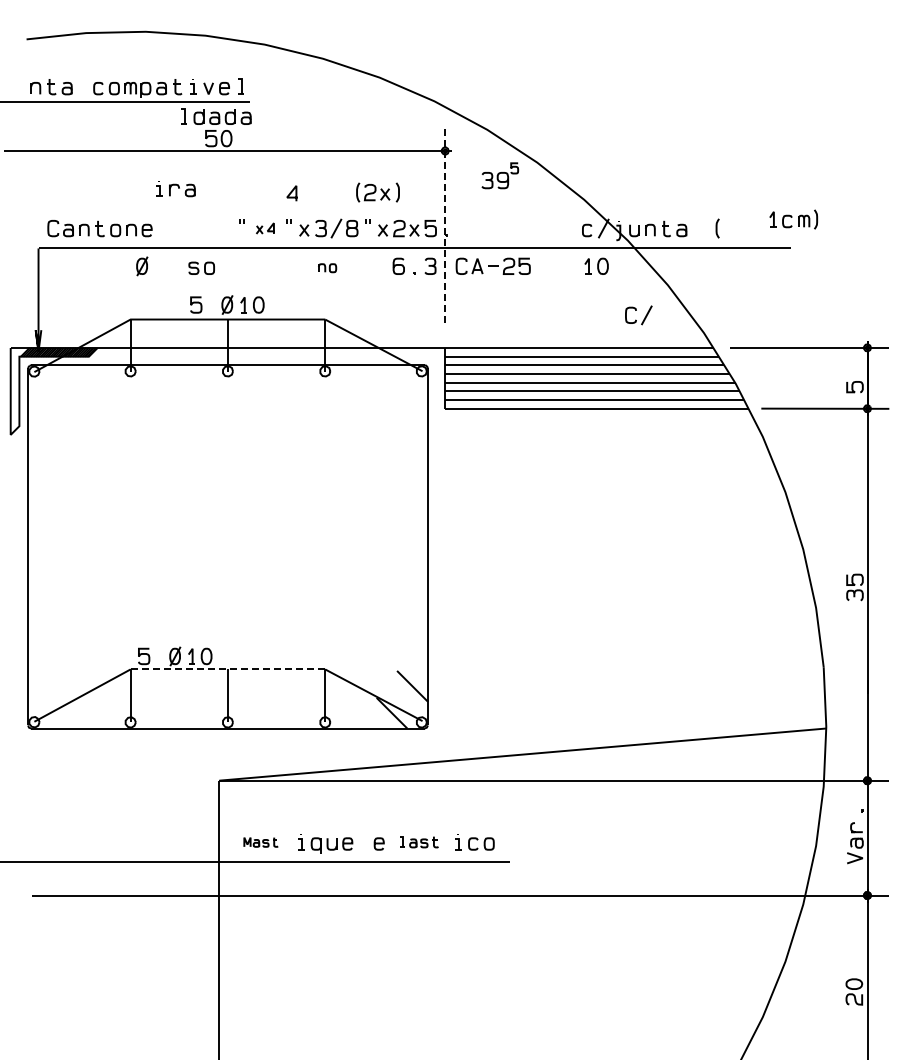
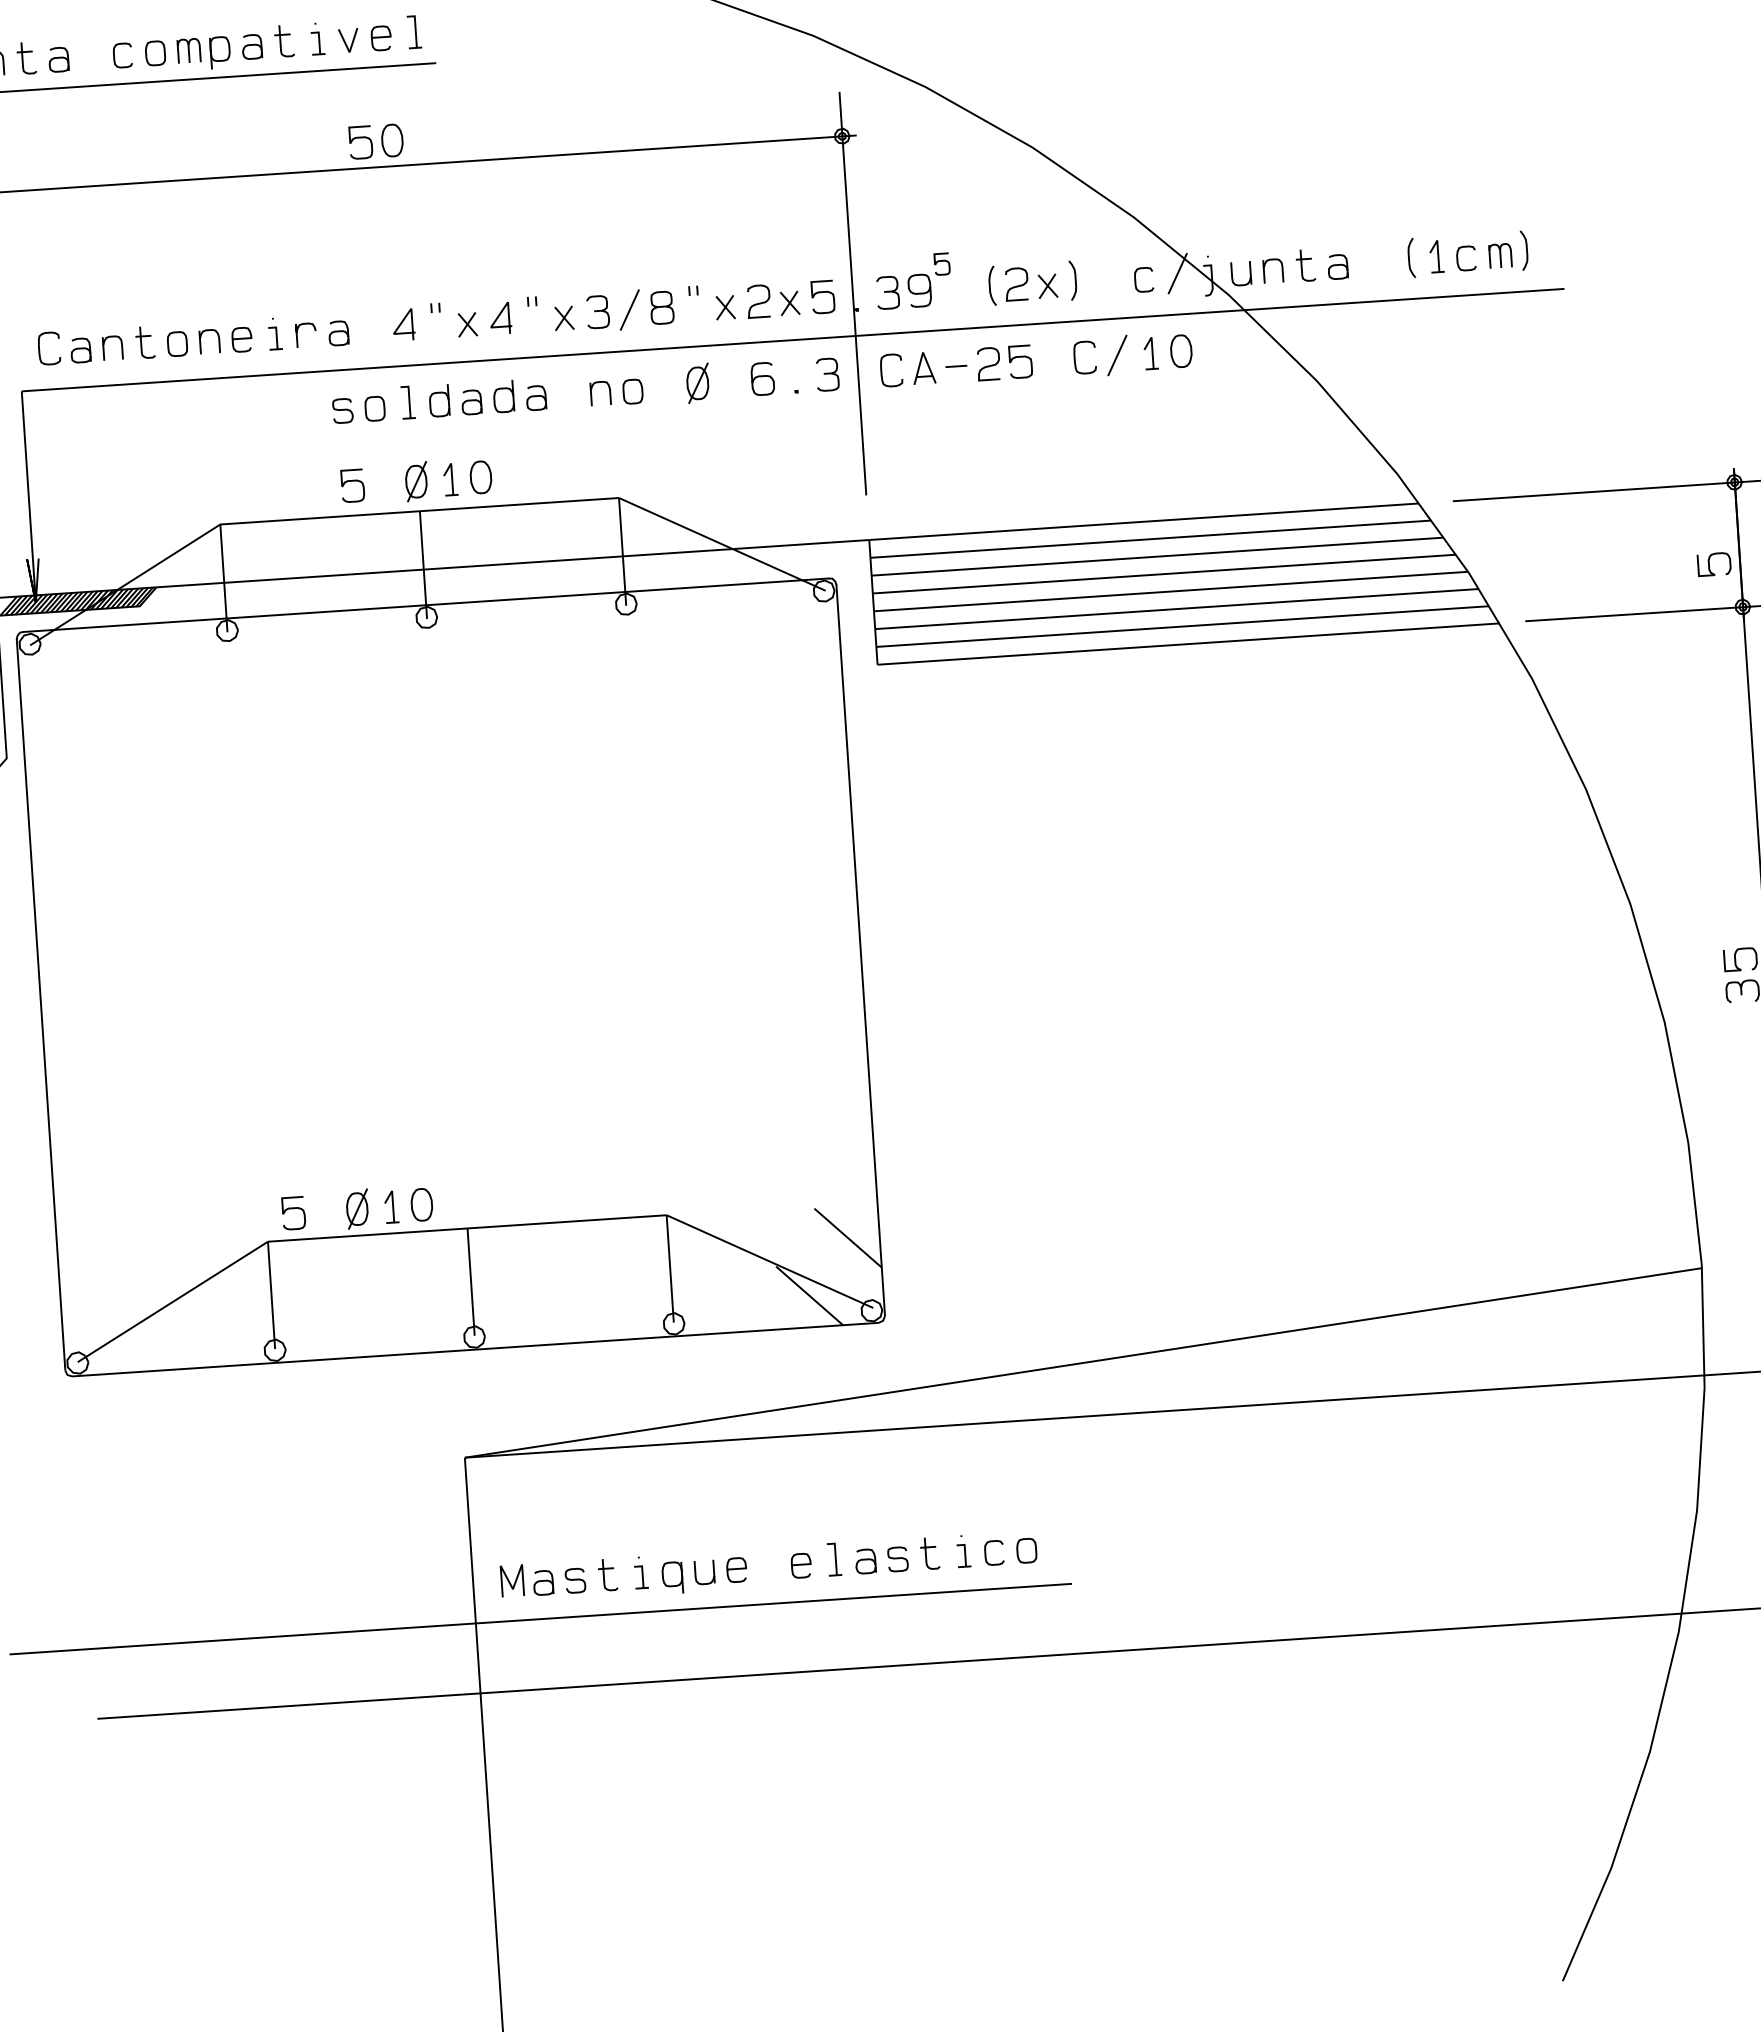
part: (216, 116) -> (475, 398), moved
part: (500, 175) -> (914, 280), moved
part: (175, 189) -> (308, 333), moved
part: (377, 192) -> (1031, 283), moved
line: (291, 193) -> (402, 324), moved
part: (793, 219) -> (1478, 253), moved
part: (265, 228) -> (484, 319), size x1.43
line: (445, 228) -> (853, 295), dashed -> solid
part: (142, 266) -> (698, 383), moved
part: (327, 267) -> (616, 391), size x1.43
part: (638, 315) -> (1100, 356), moved
line: (228, 669) -> (468, 1228), dashed -> solid
part: (419, 841) -> (883, 1555), size x1.43
part: (260, 842) -> (557, 1578), size x1.67

